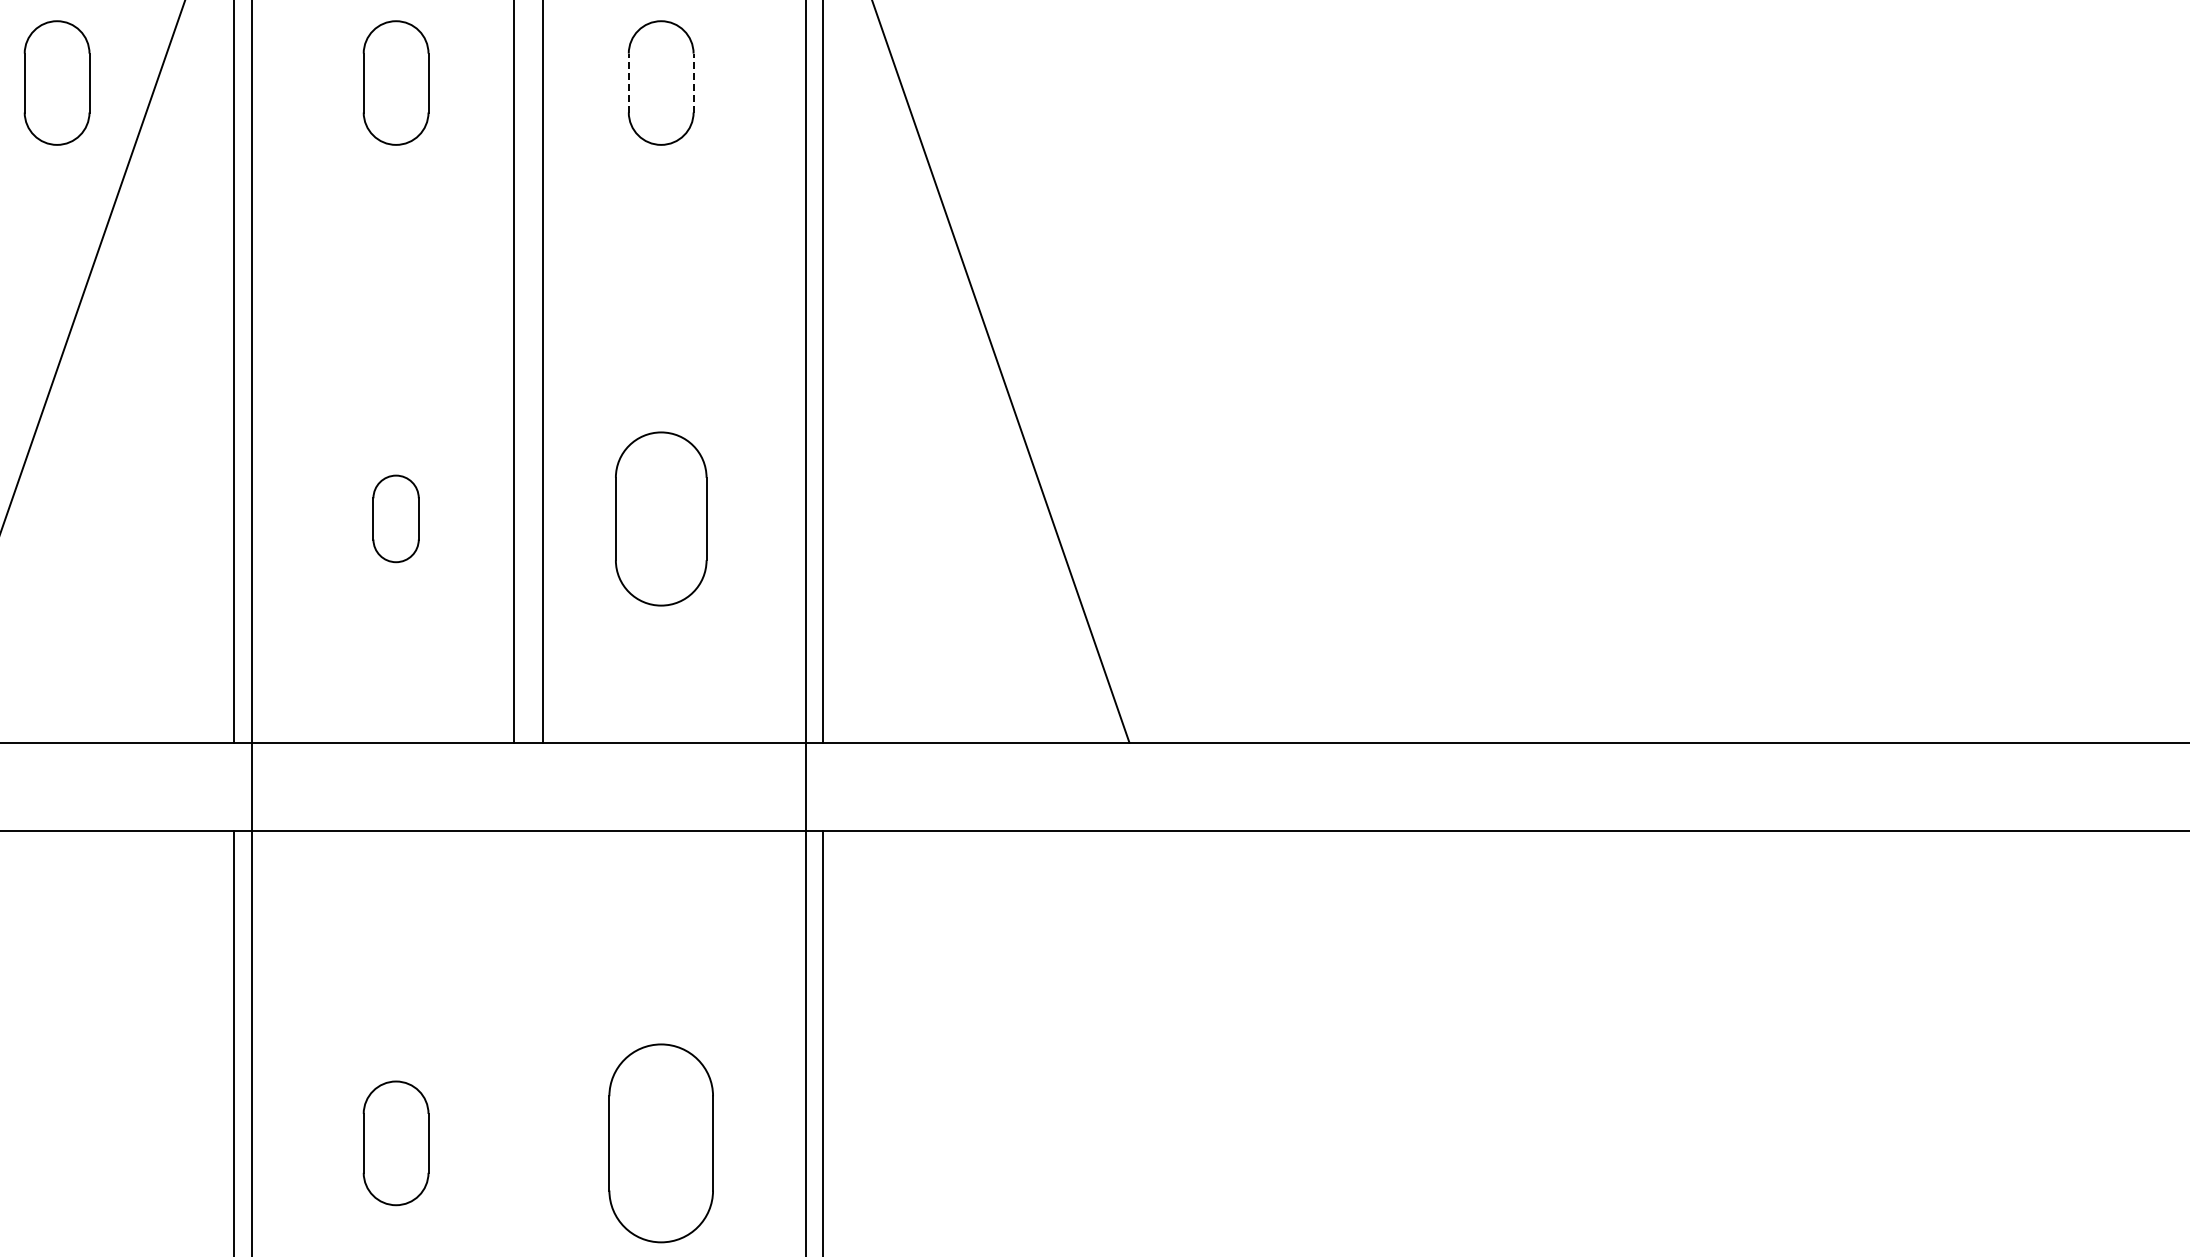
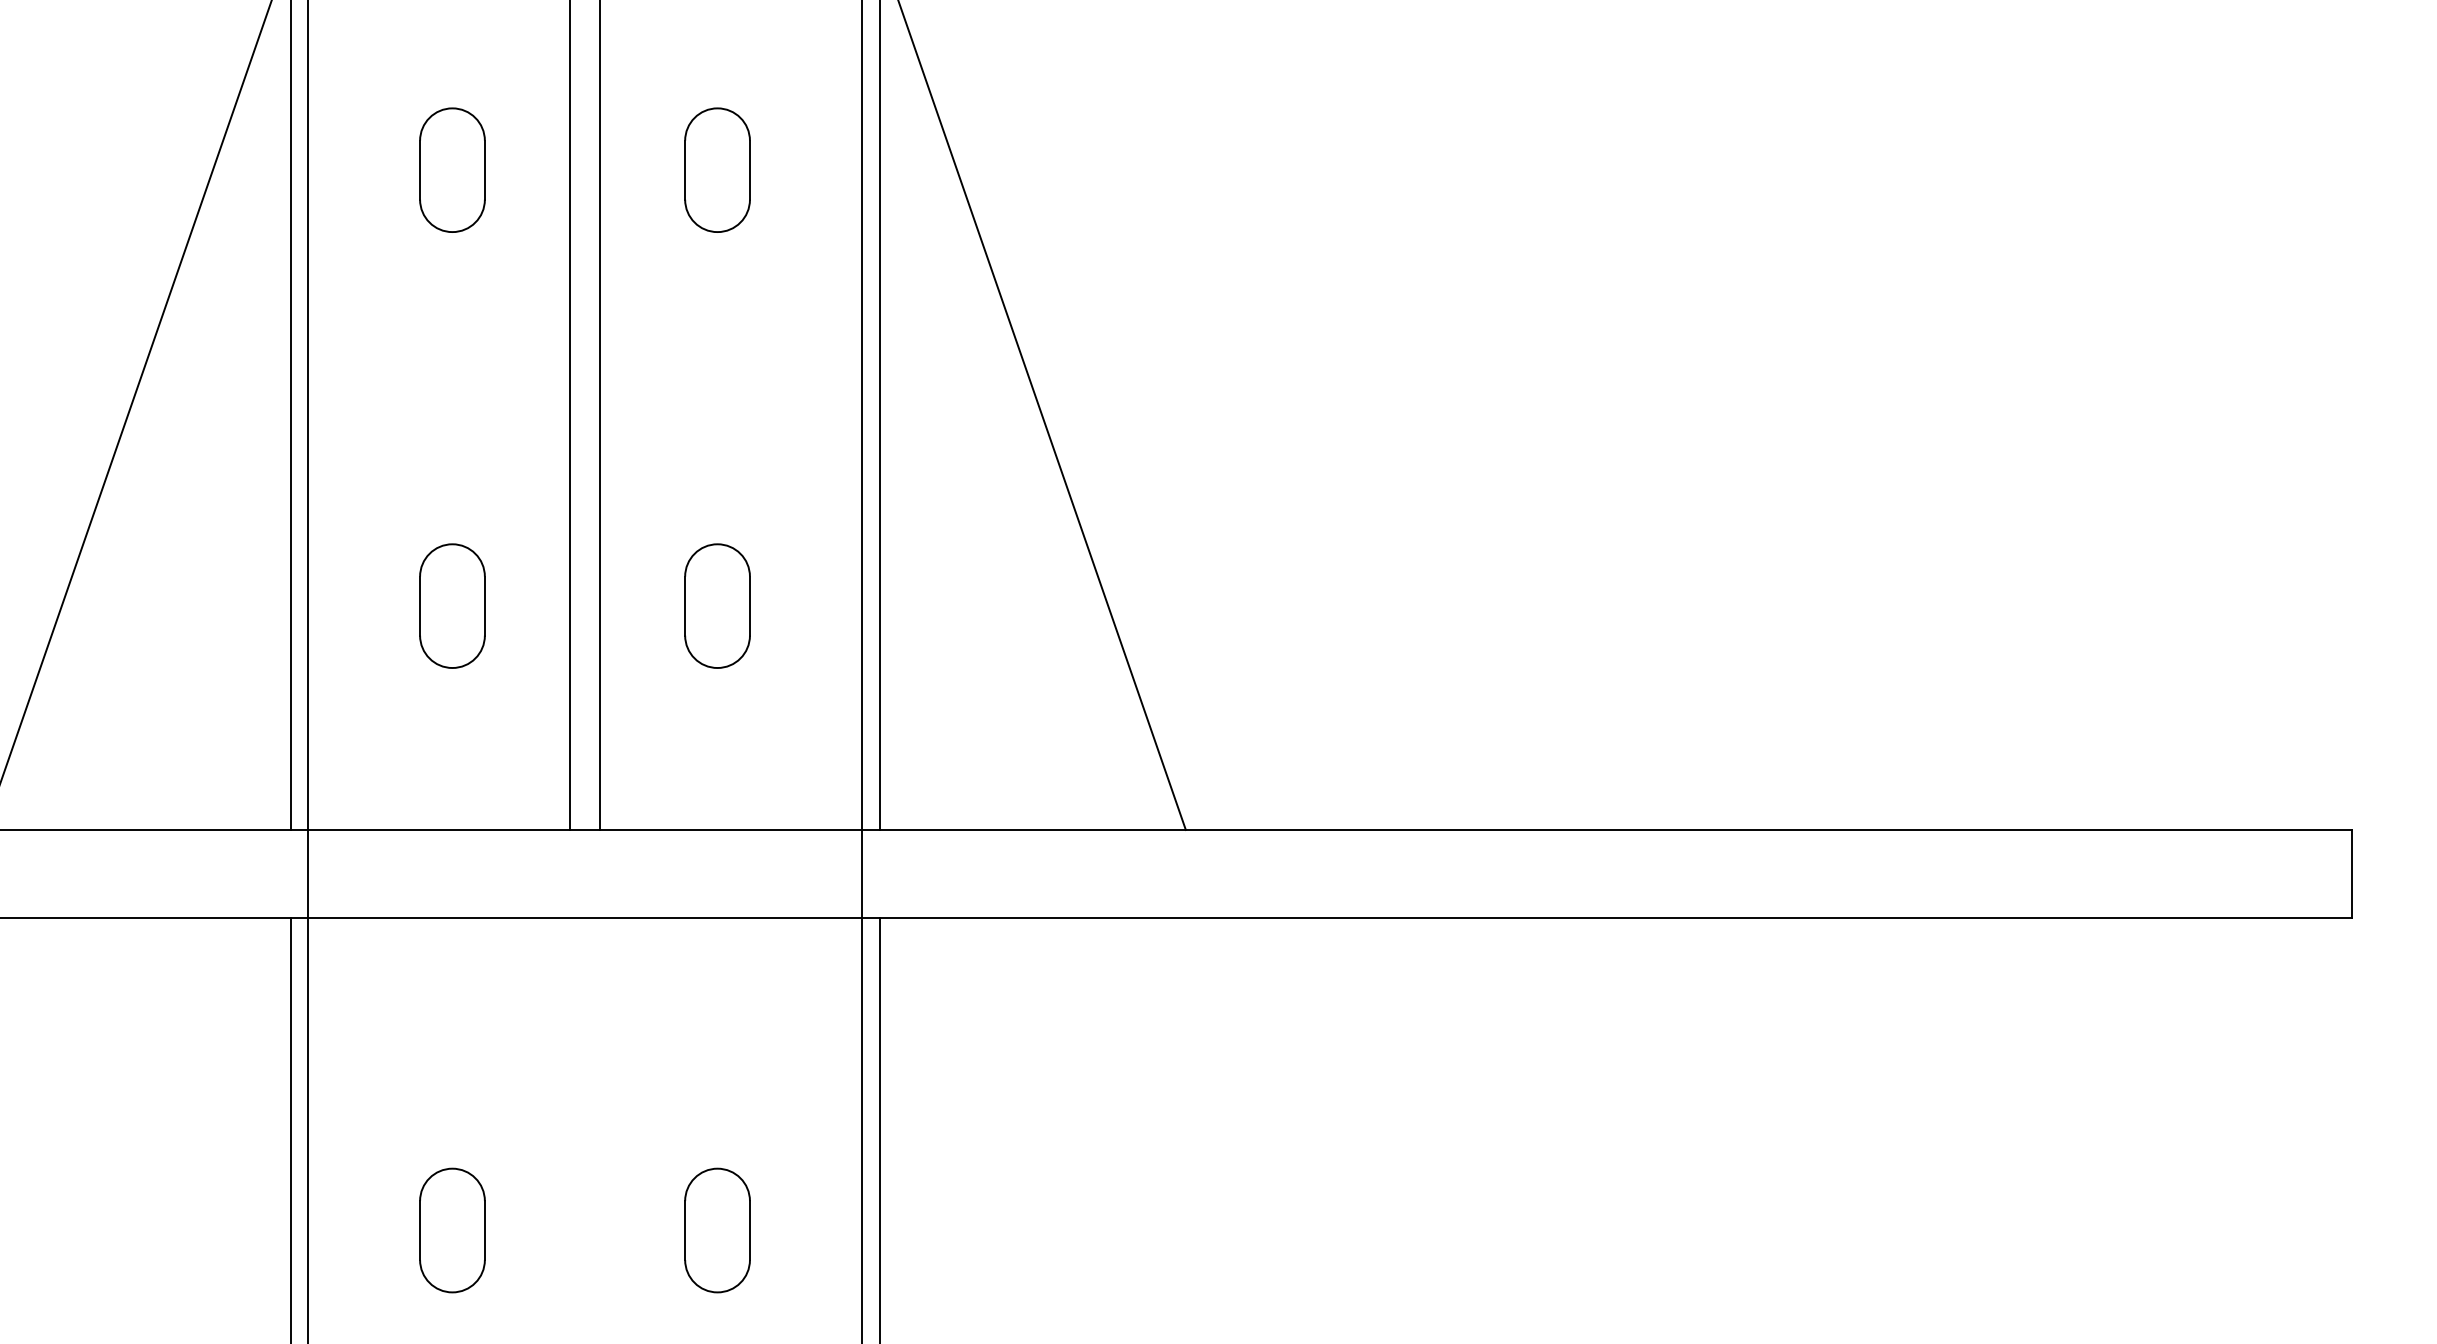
part: (57, 82) -> (113, 169), removed
line: (629, 82) -> (685, 169), dashed -> solid
line: (693, 82) -> (749, 169), dashed -> solid
part: (396, 518) -> (452, 605), size x1.43
part: (661, 518) -> (717, 605), size x0.71
part: (661, 1143) -> (717, 1230), size x0.62

